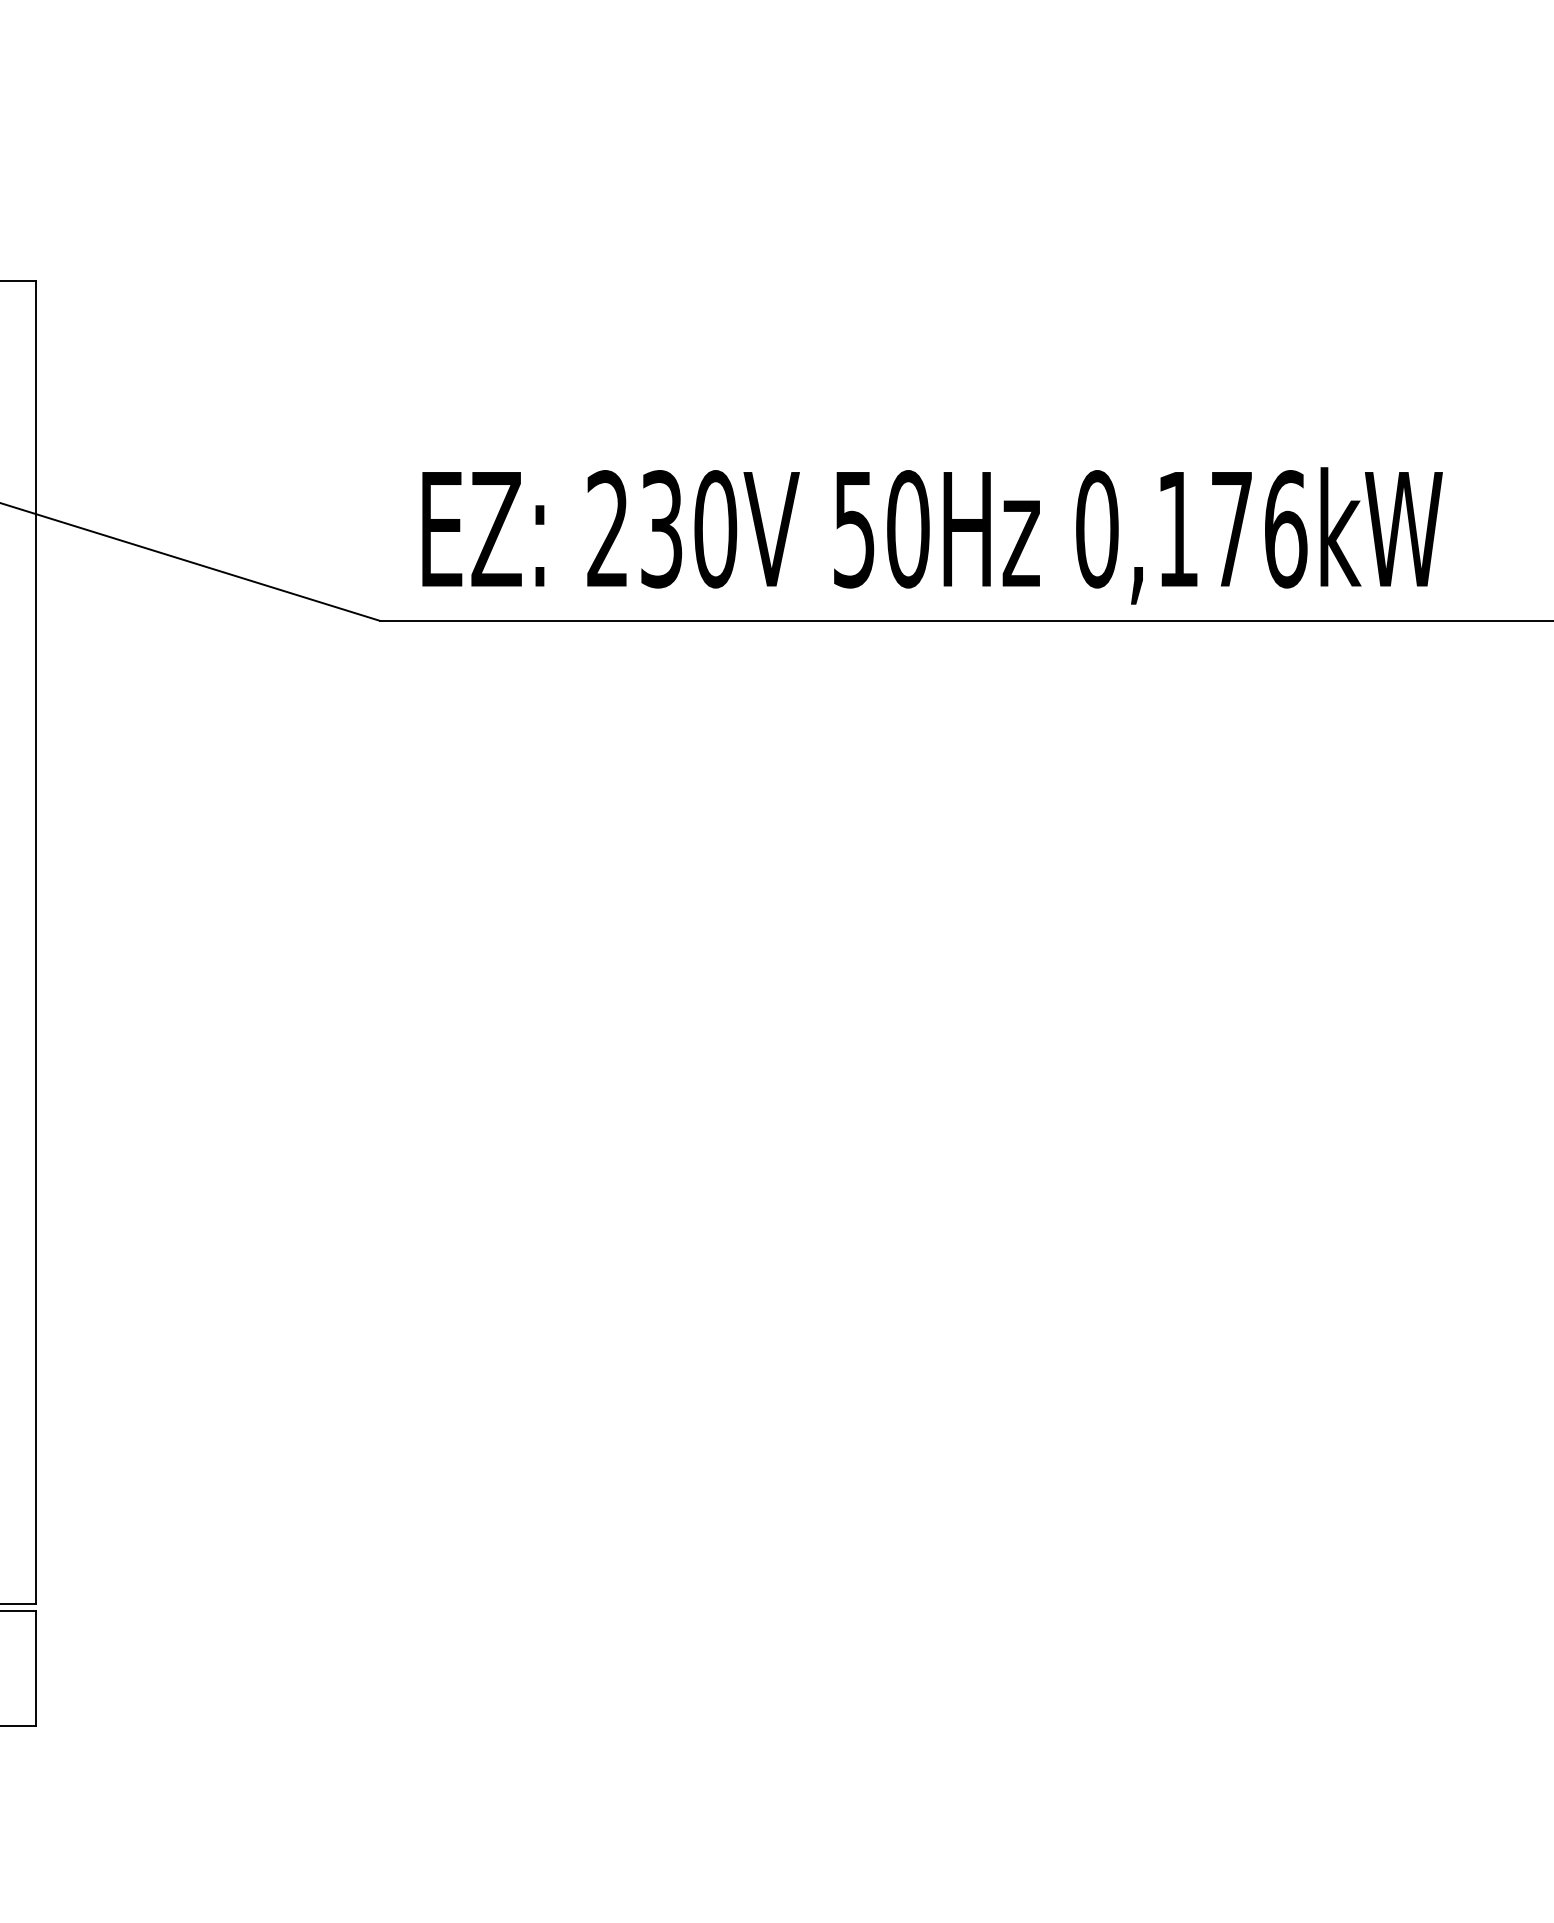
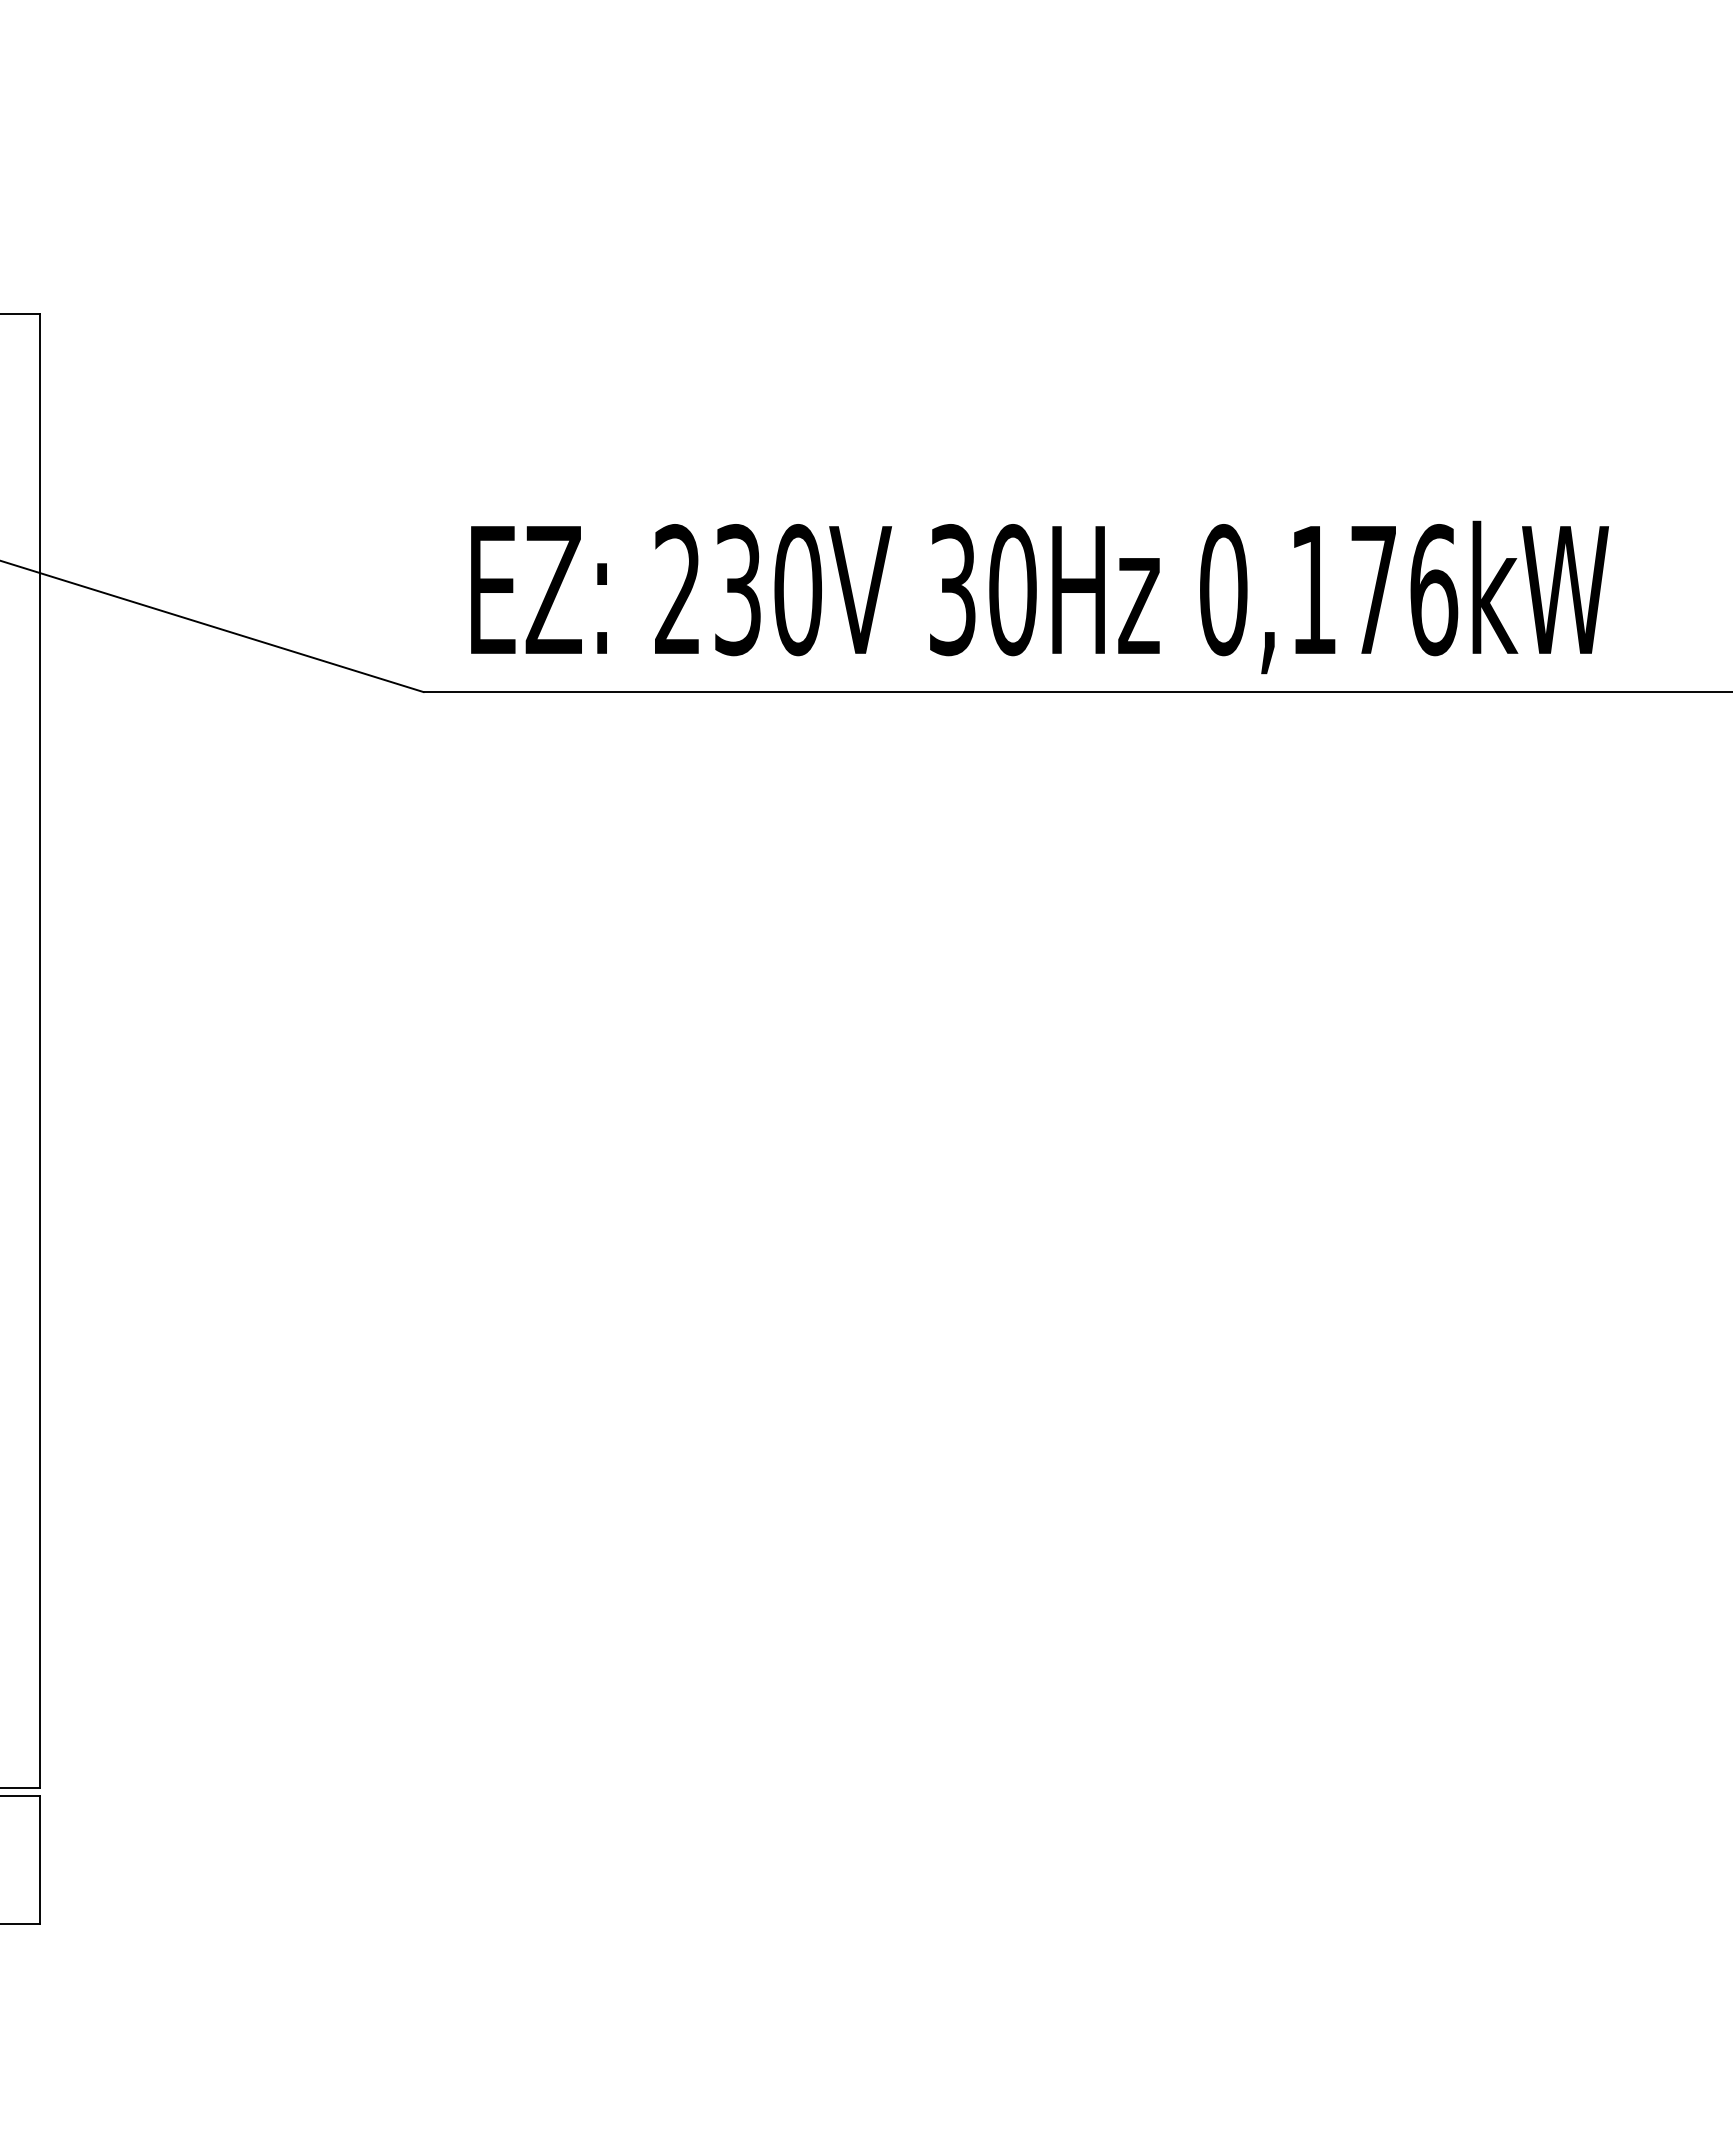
text: (854, 528) -> (952, 589), 50Hz -> 30Hz

